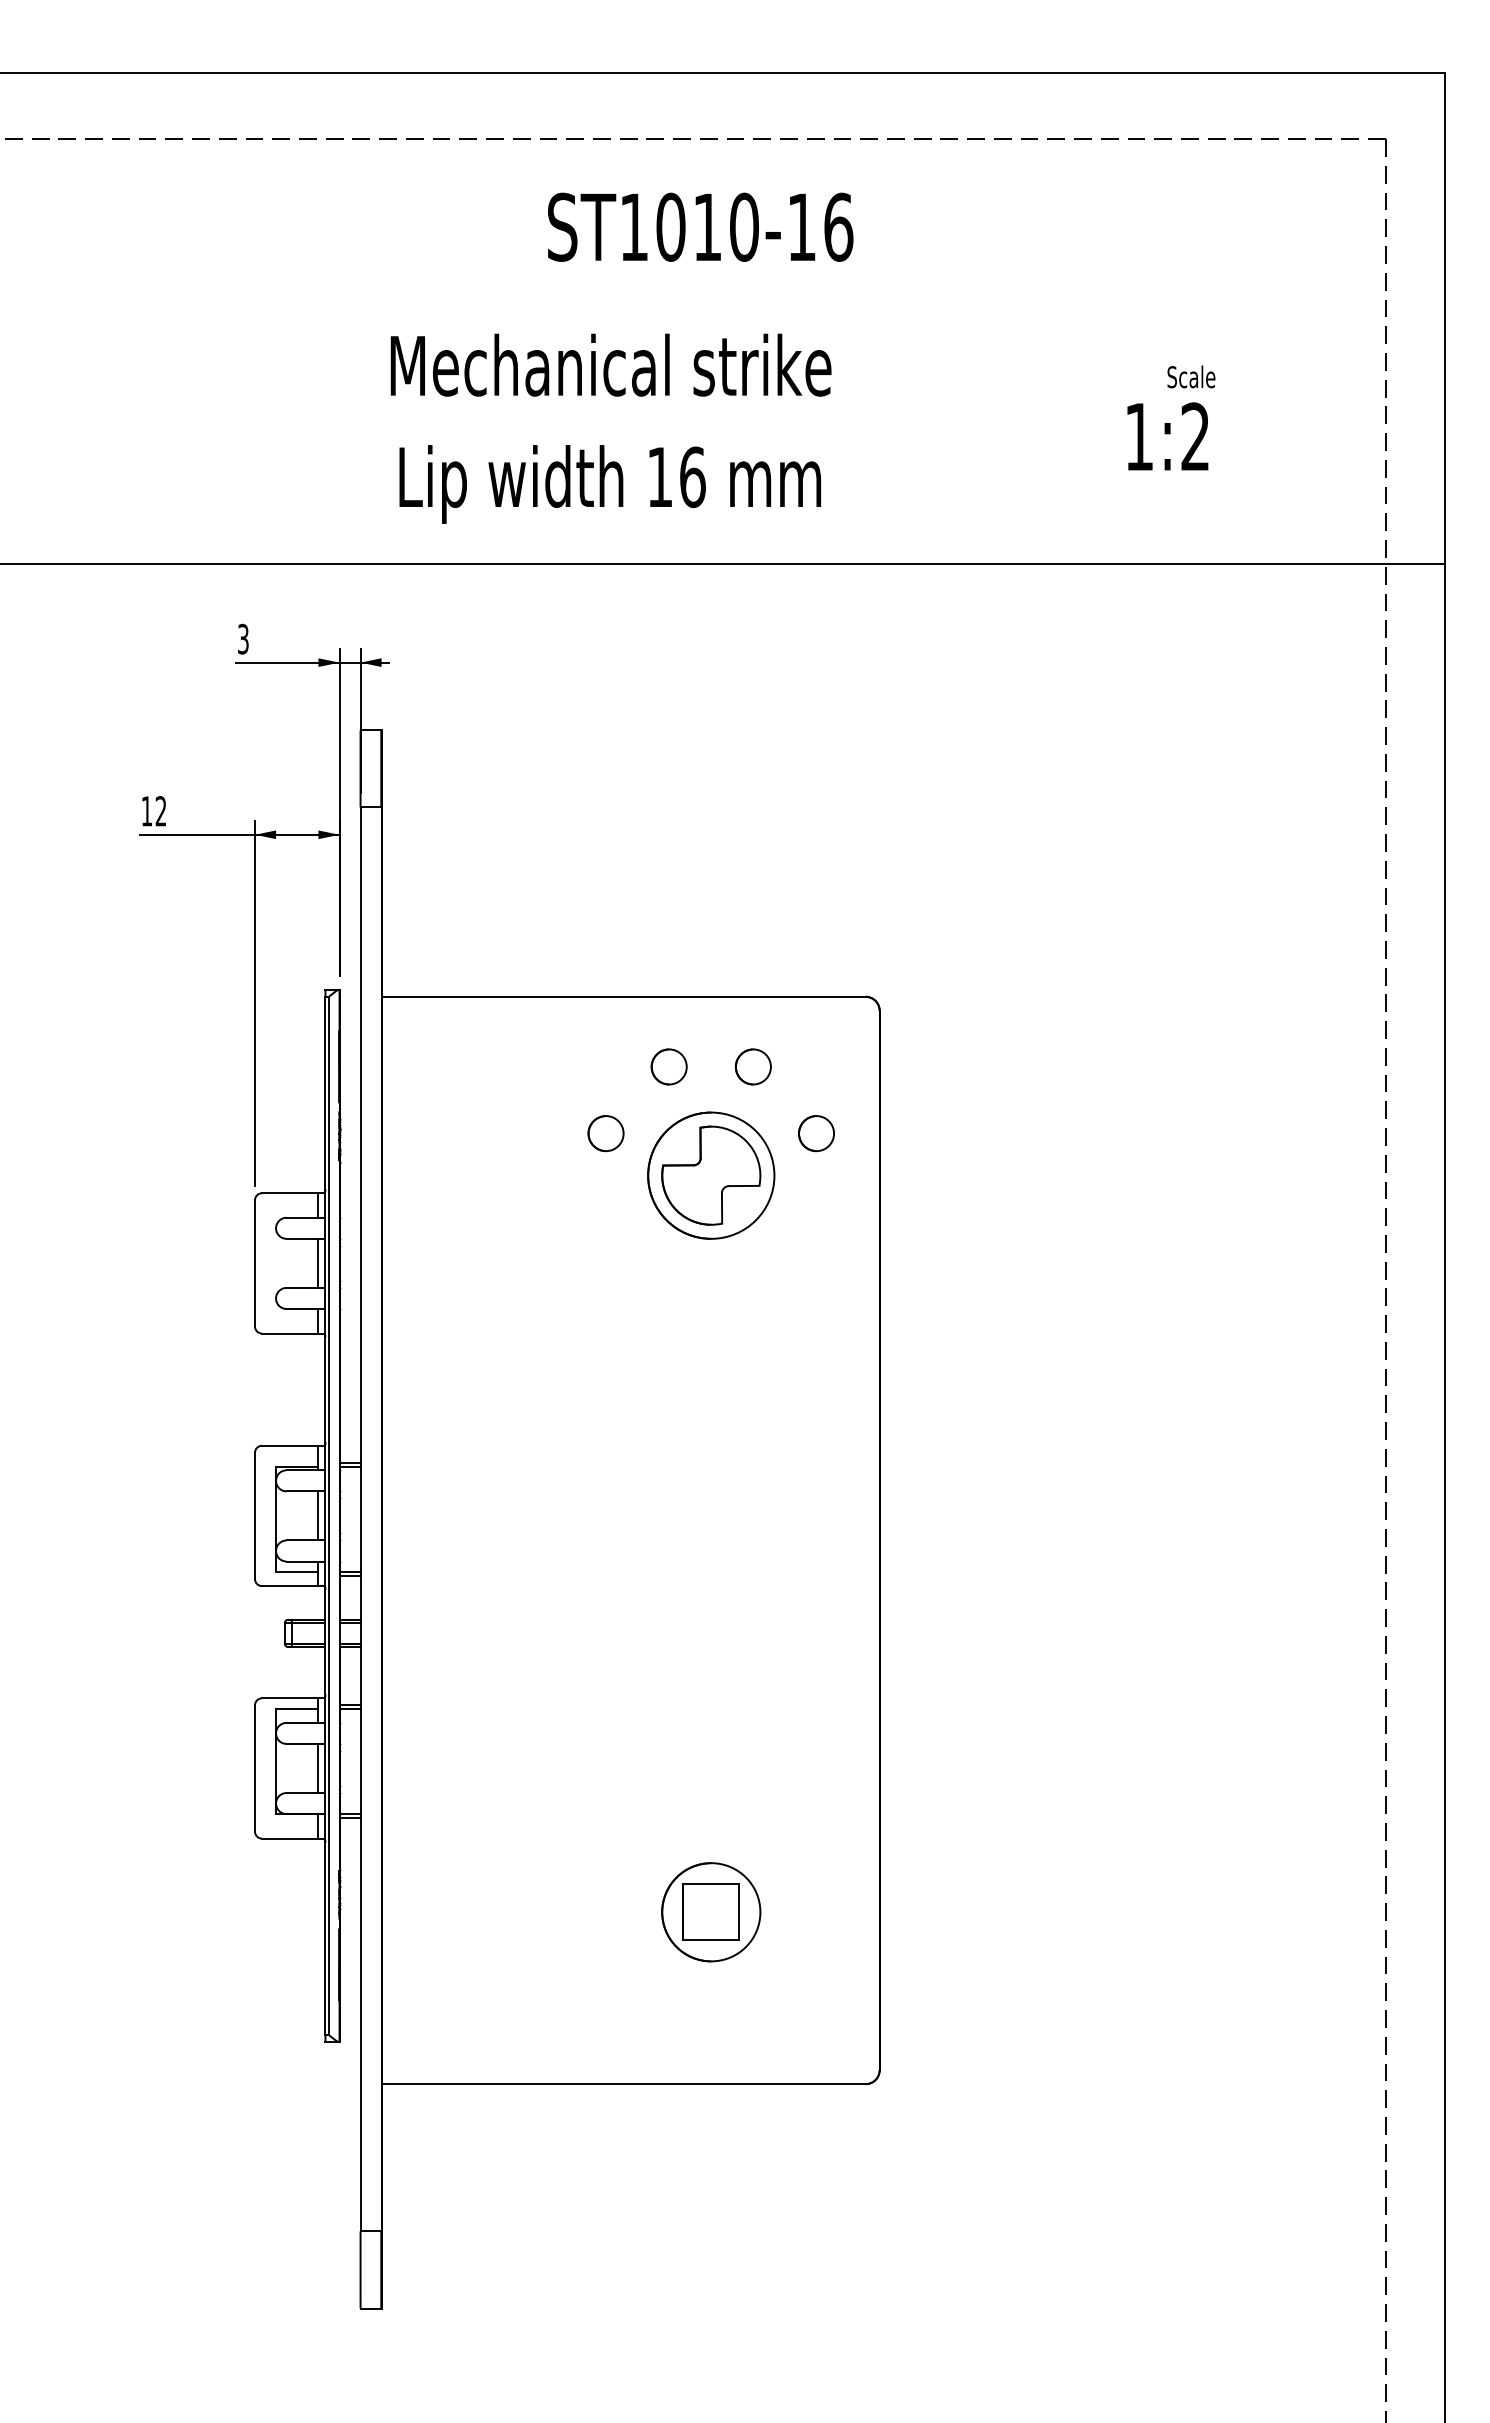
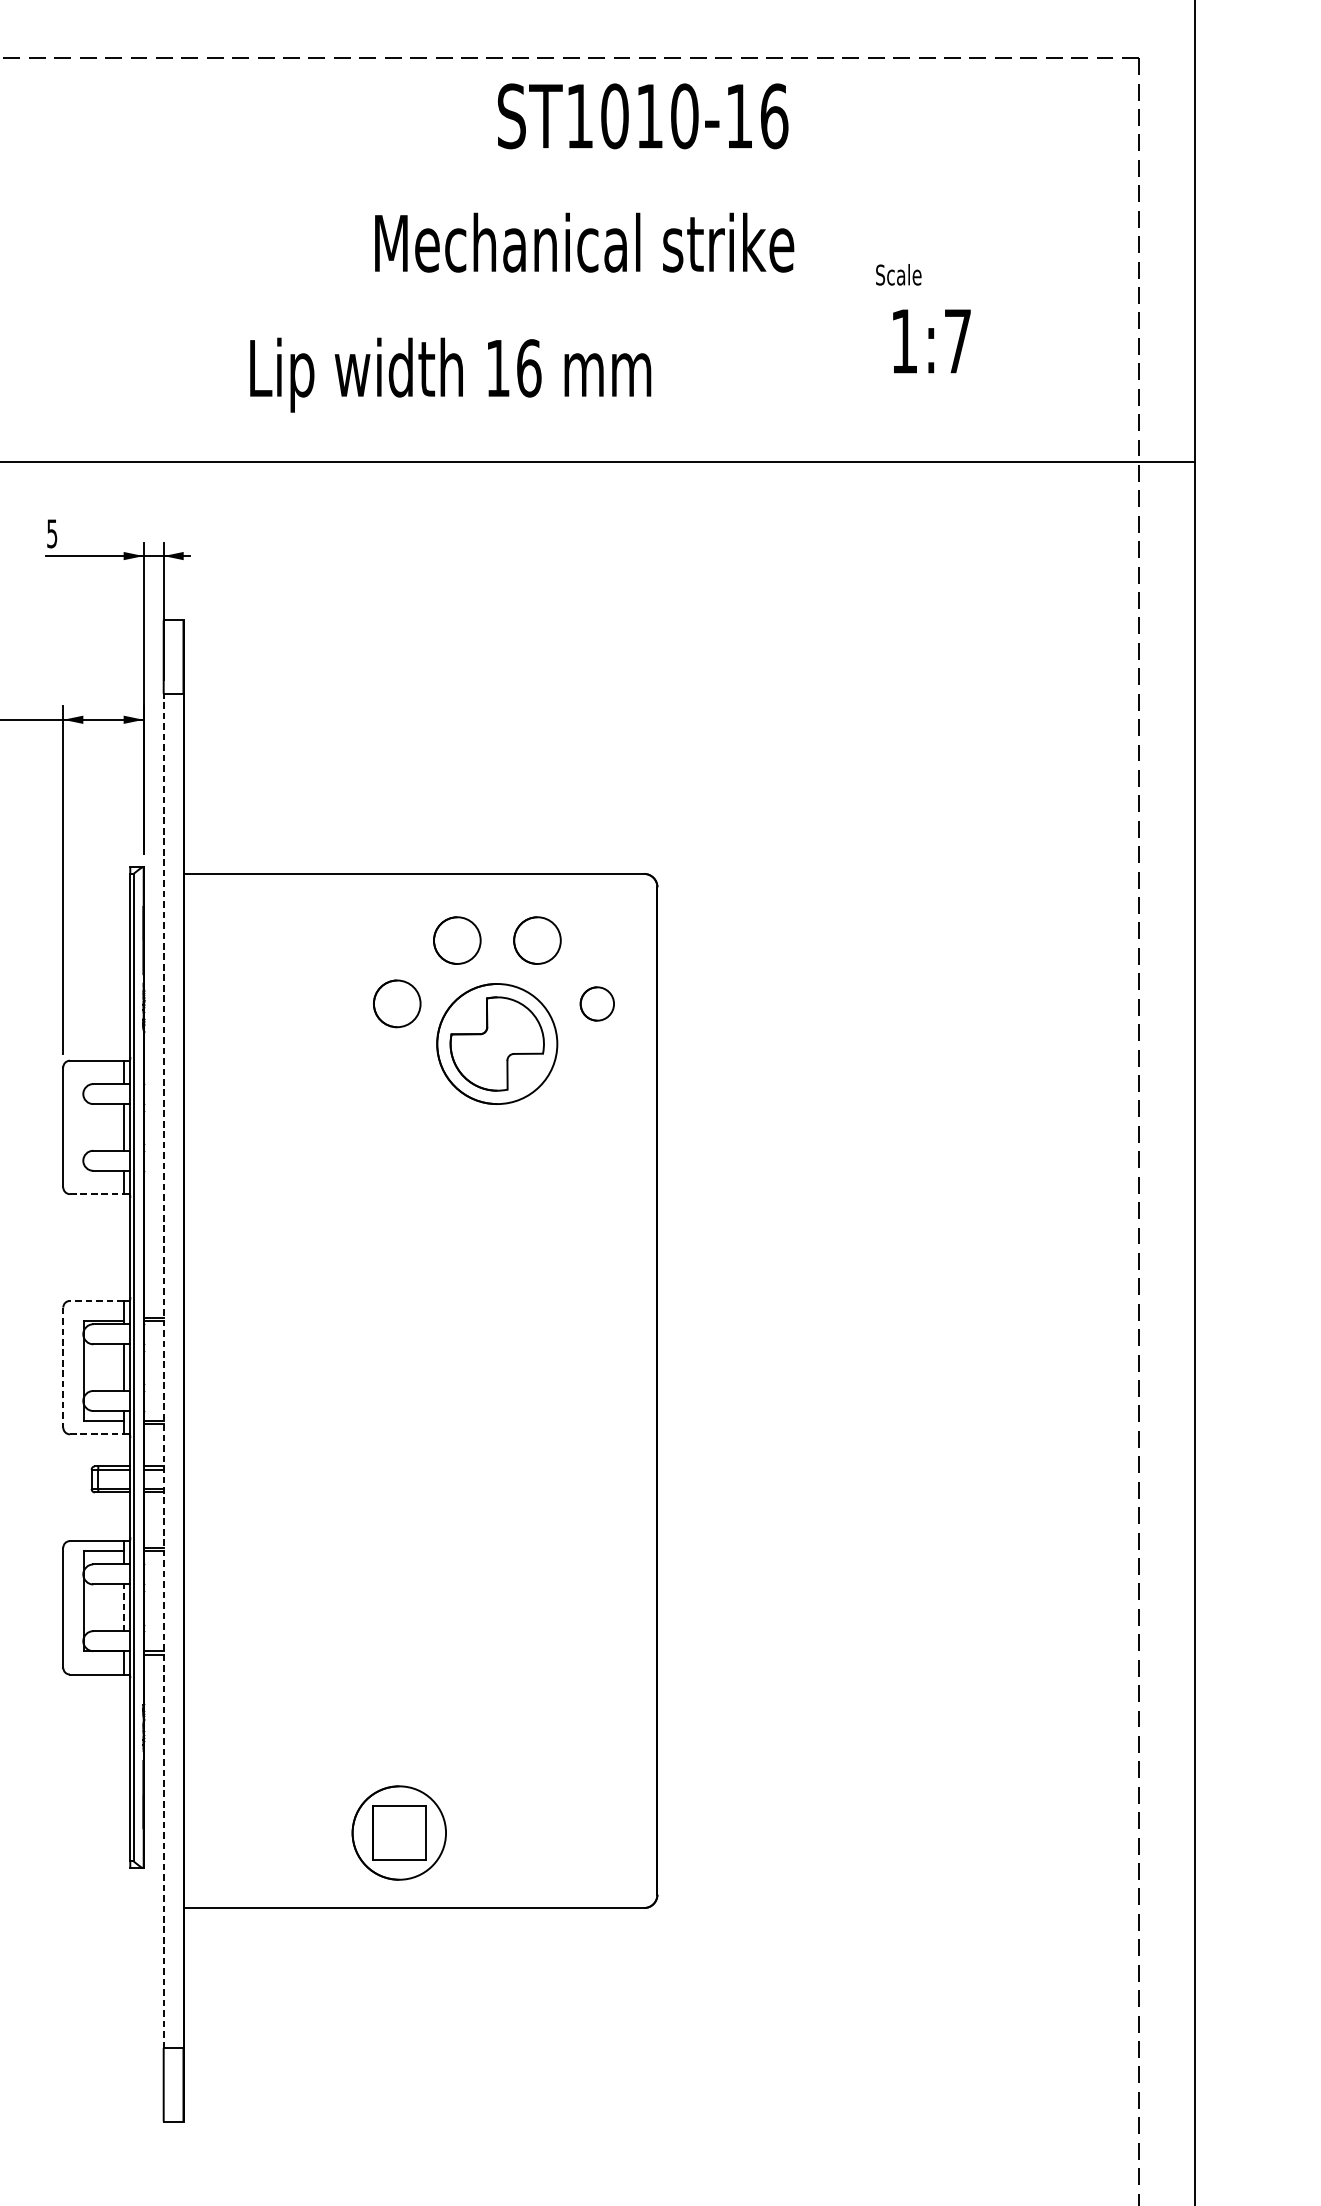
text: (700, 226) -> (642, 115), moved
text: (610, 364) -> (584, 242), moved
text: (1191, 376) -> (898, 274), moved
text: (1195, 436) -> (957, 340), 1:2 -> 1:7
text: (610, 484) -> (450, 375), moved
text: (243, 638) -> (52, 533), 3 -> 5
circle: (668, 1066) -> (456, 940), size x1.4
circle: (752, 1066) -> (536, 940), size x1.4
circle: (605, 1133) -> (396, 1003), size x1.4
line: (290, 1333) -> (97, 1194), solid -> dashed
line: (289, 1445) -> (96, 1300), solid -> dashed
line: (255, 1516) -> (63, 1368), solid -> dashed
line: (360, 1518) -> (163, 1370), solid -> dashed
line: (290, 1586) -> (97, 1434), solid -> dashed
line: (318, 1768) -> (123, 1607), solid -> dashed
part: (711, 1912) -> (399, 1833), moved

